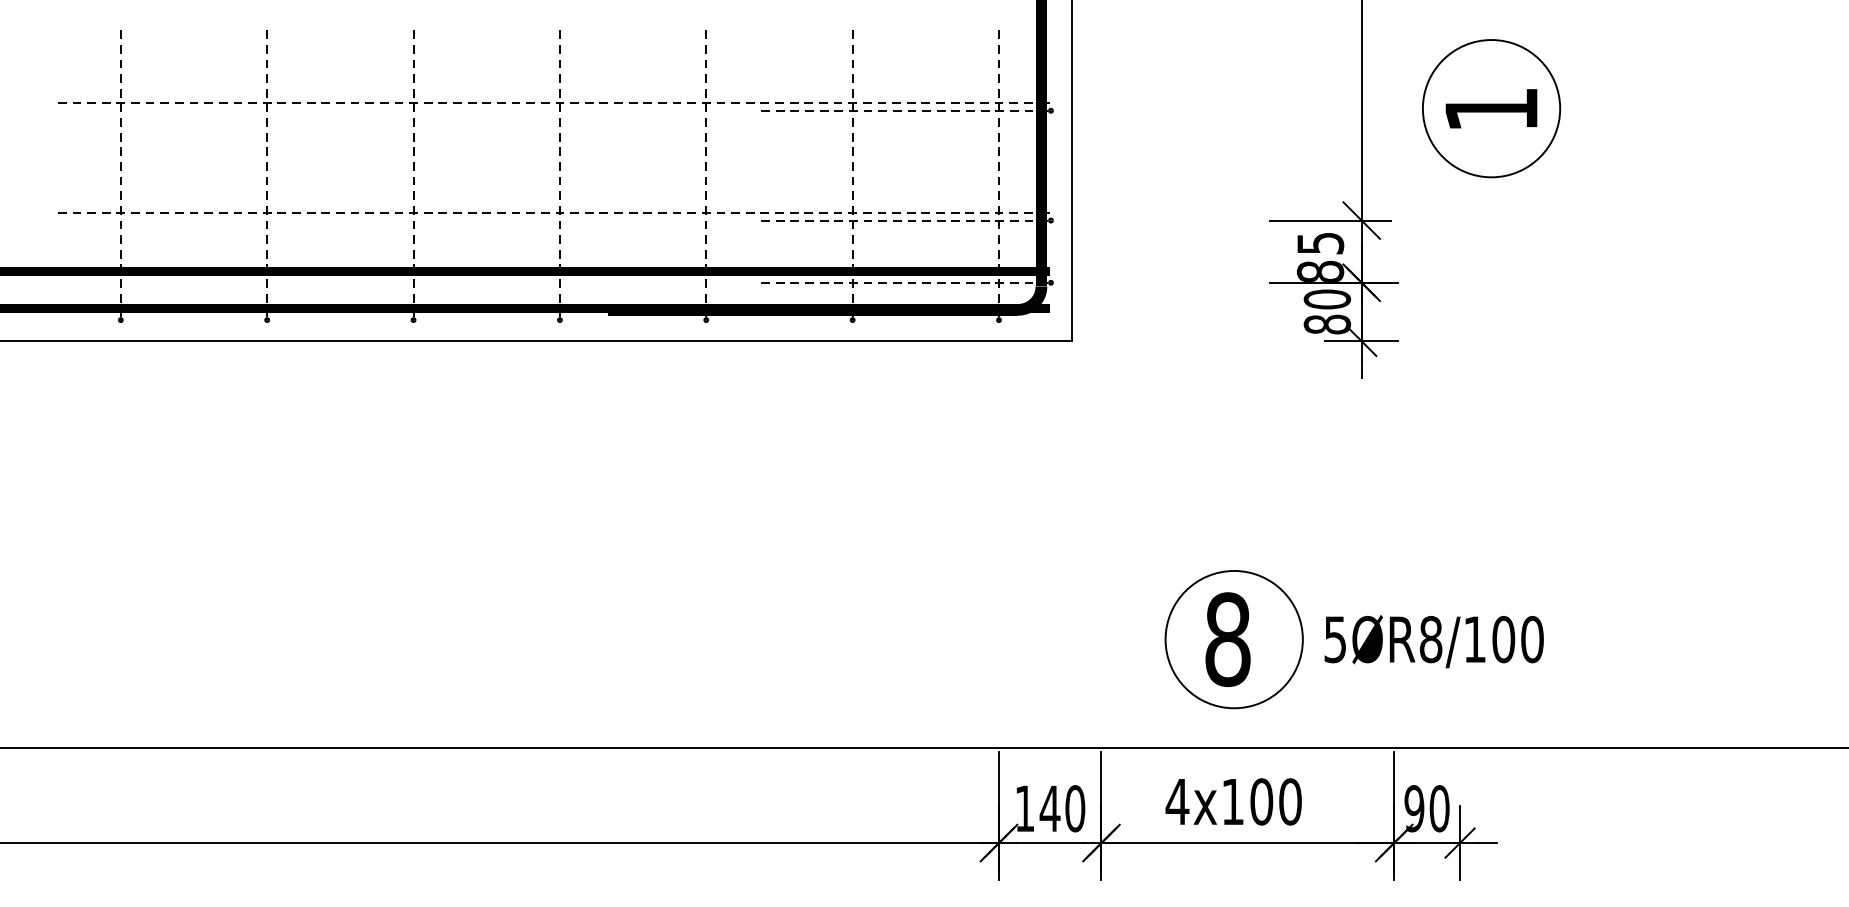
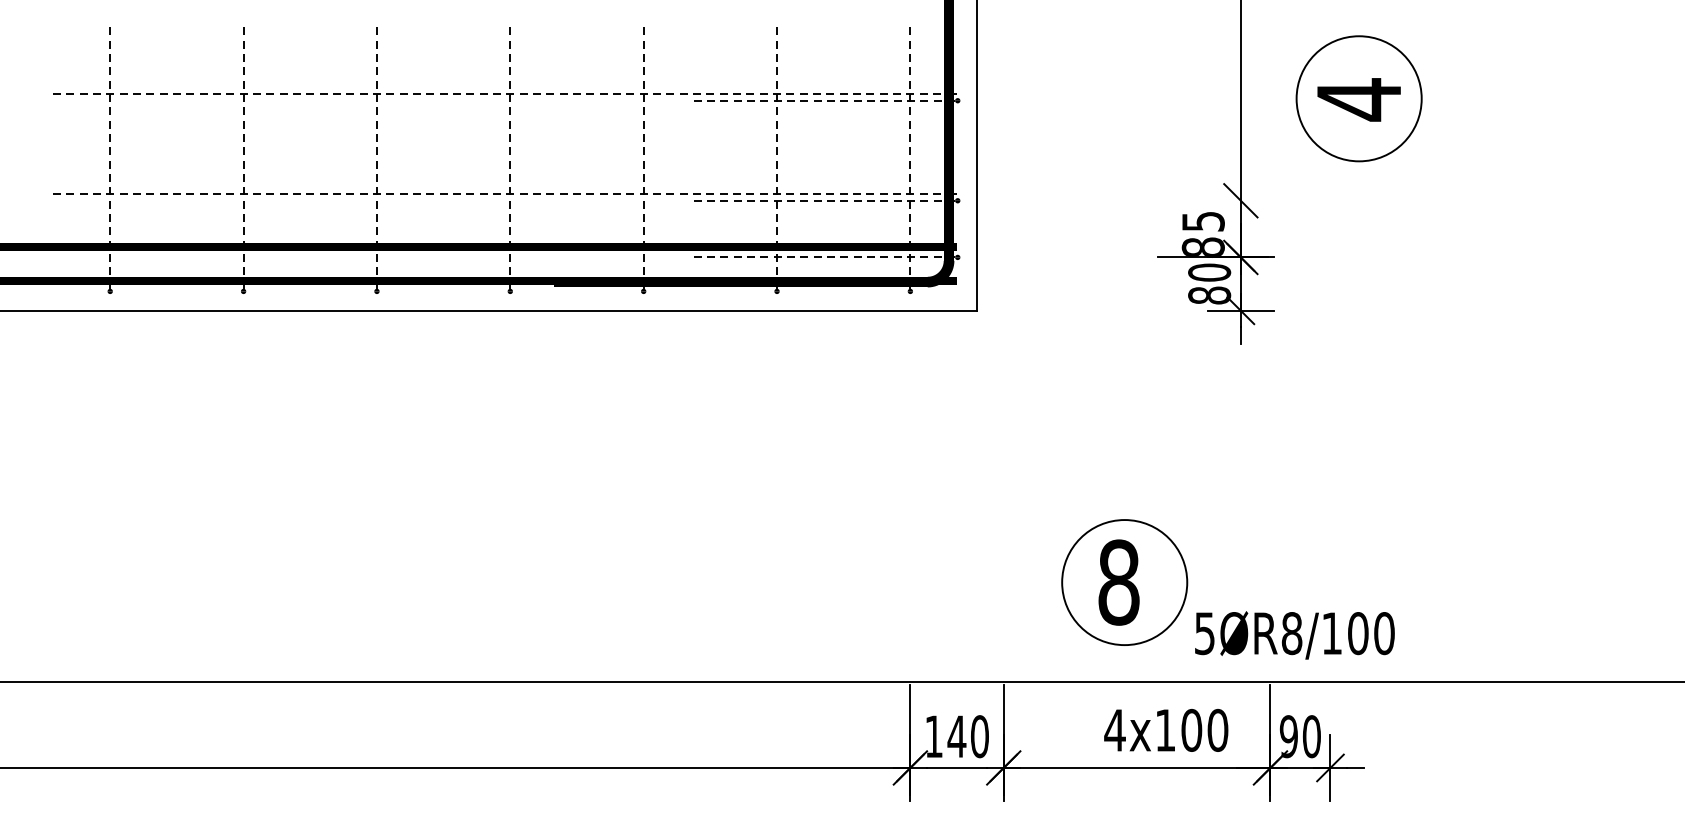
text: (1490, 109) -> (1358, 99), 1 -> 4
line: (1330, 220) -> (1212, 200), removed
text: (1433, 641) -> (1294, 635), moved
text: (1233, 801) -> (1166, 730), moved

